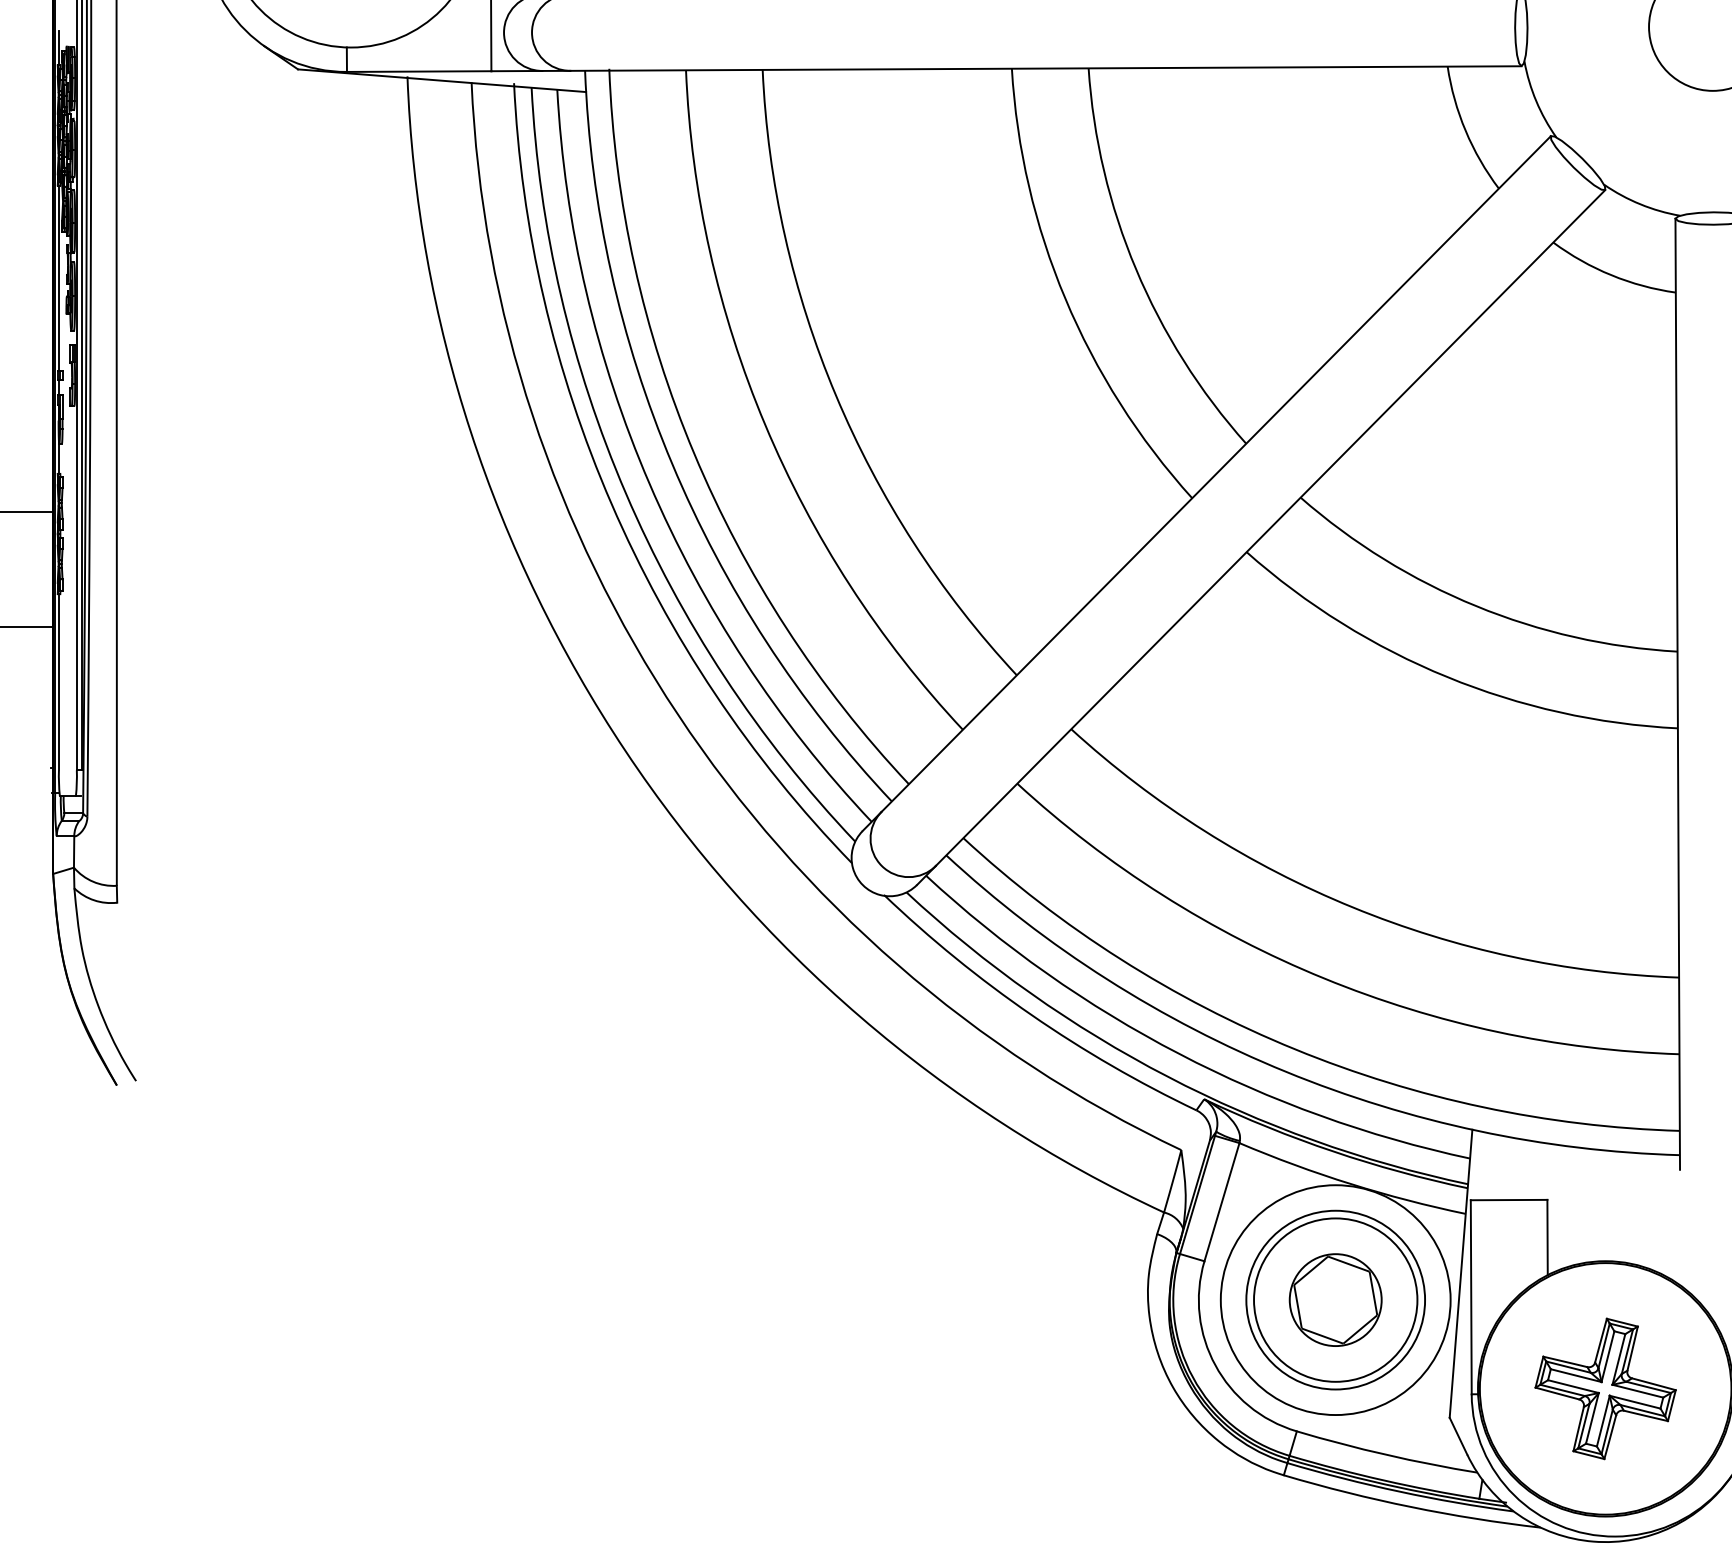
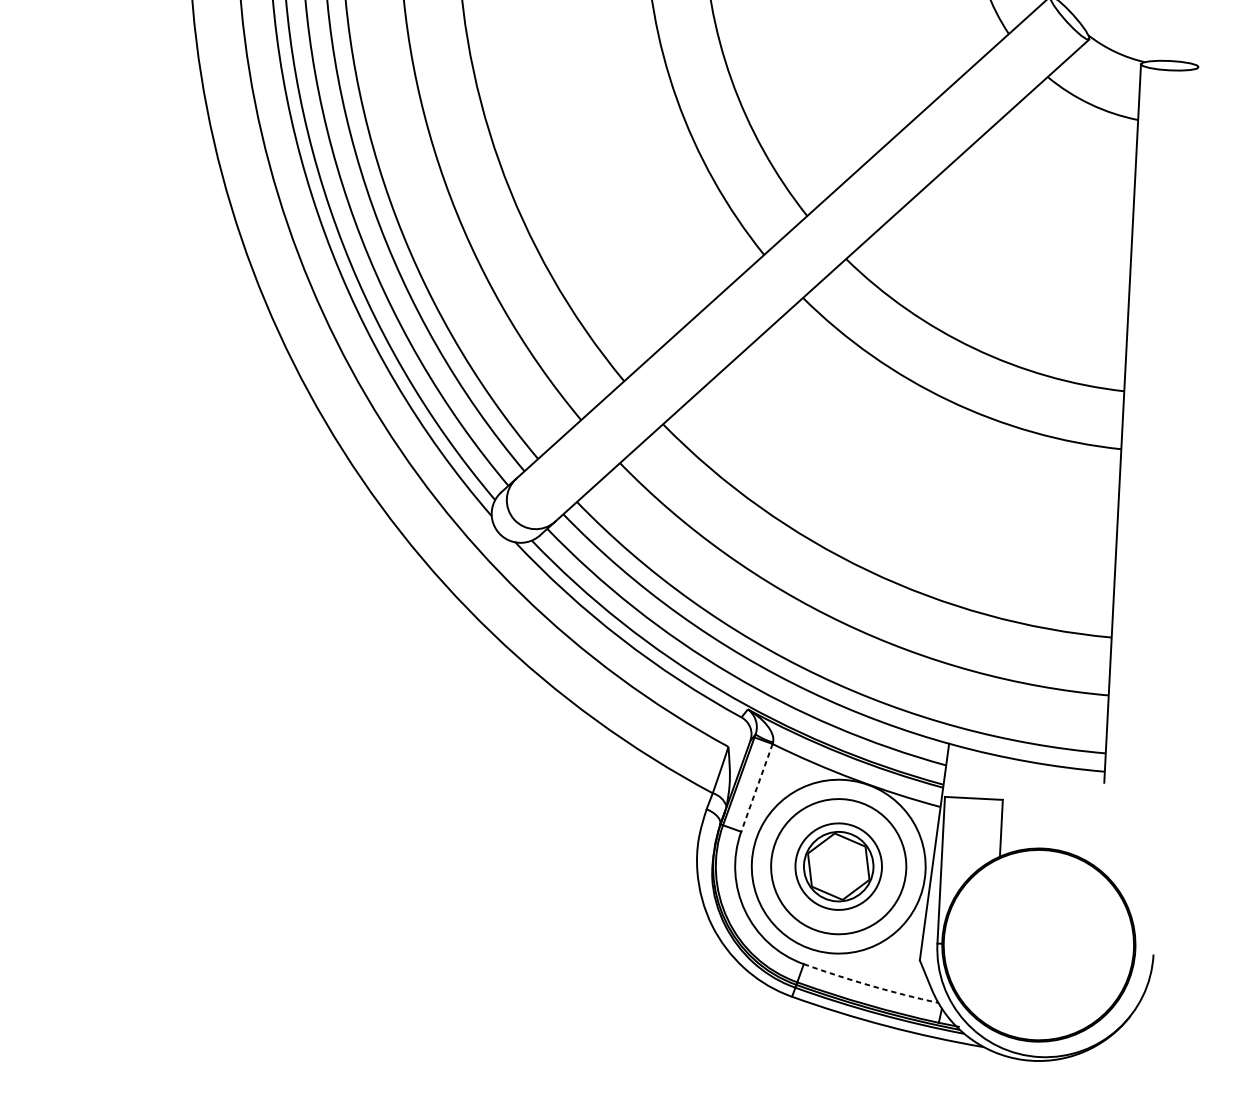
line: (1221, 1202) -> (756, 788), solid -> dashed
circle: (1335, 1299) -> (838, 866), size x0.7
part: (1605, 1388) -> (1038, 944), removed
arc: (1386, 1454) -> (870, 985), solid -> dashed

